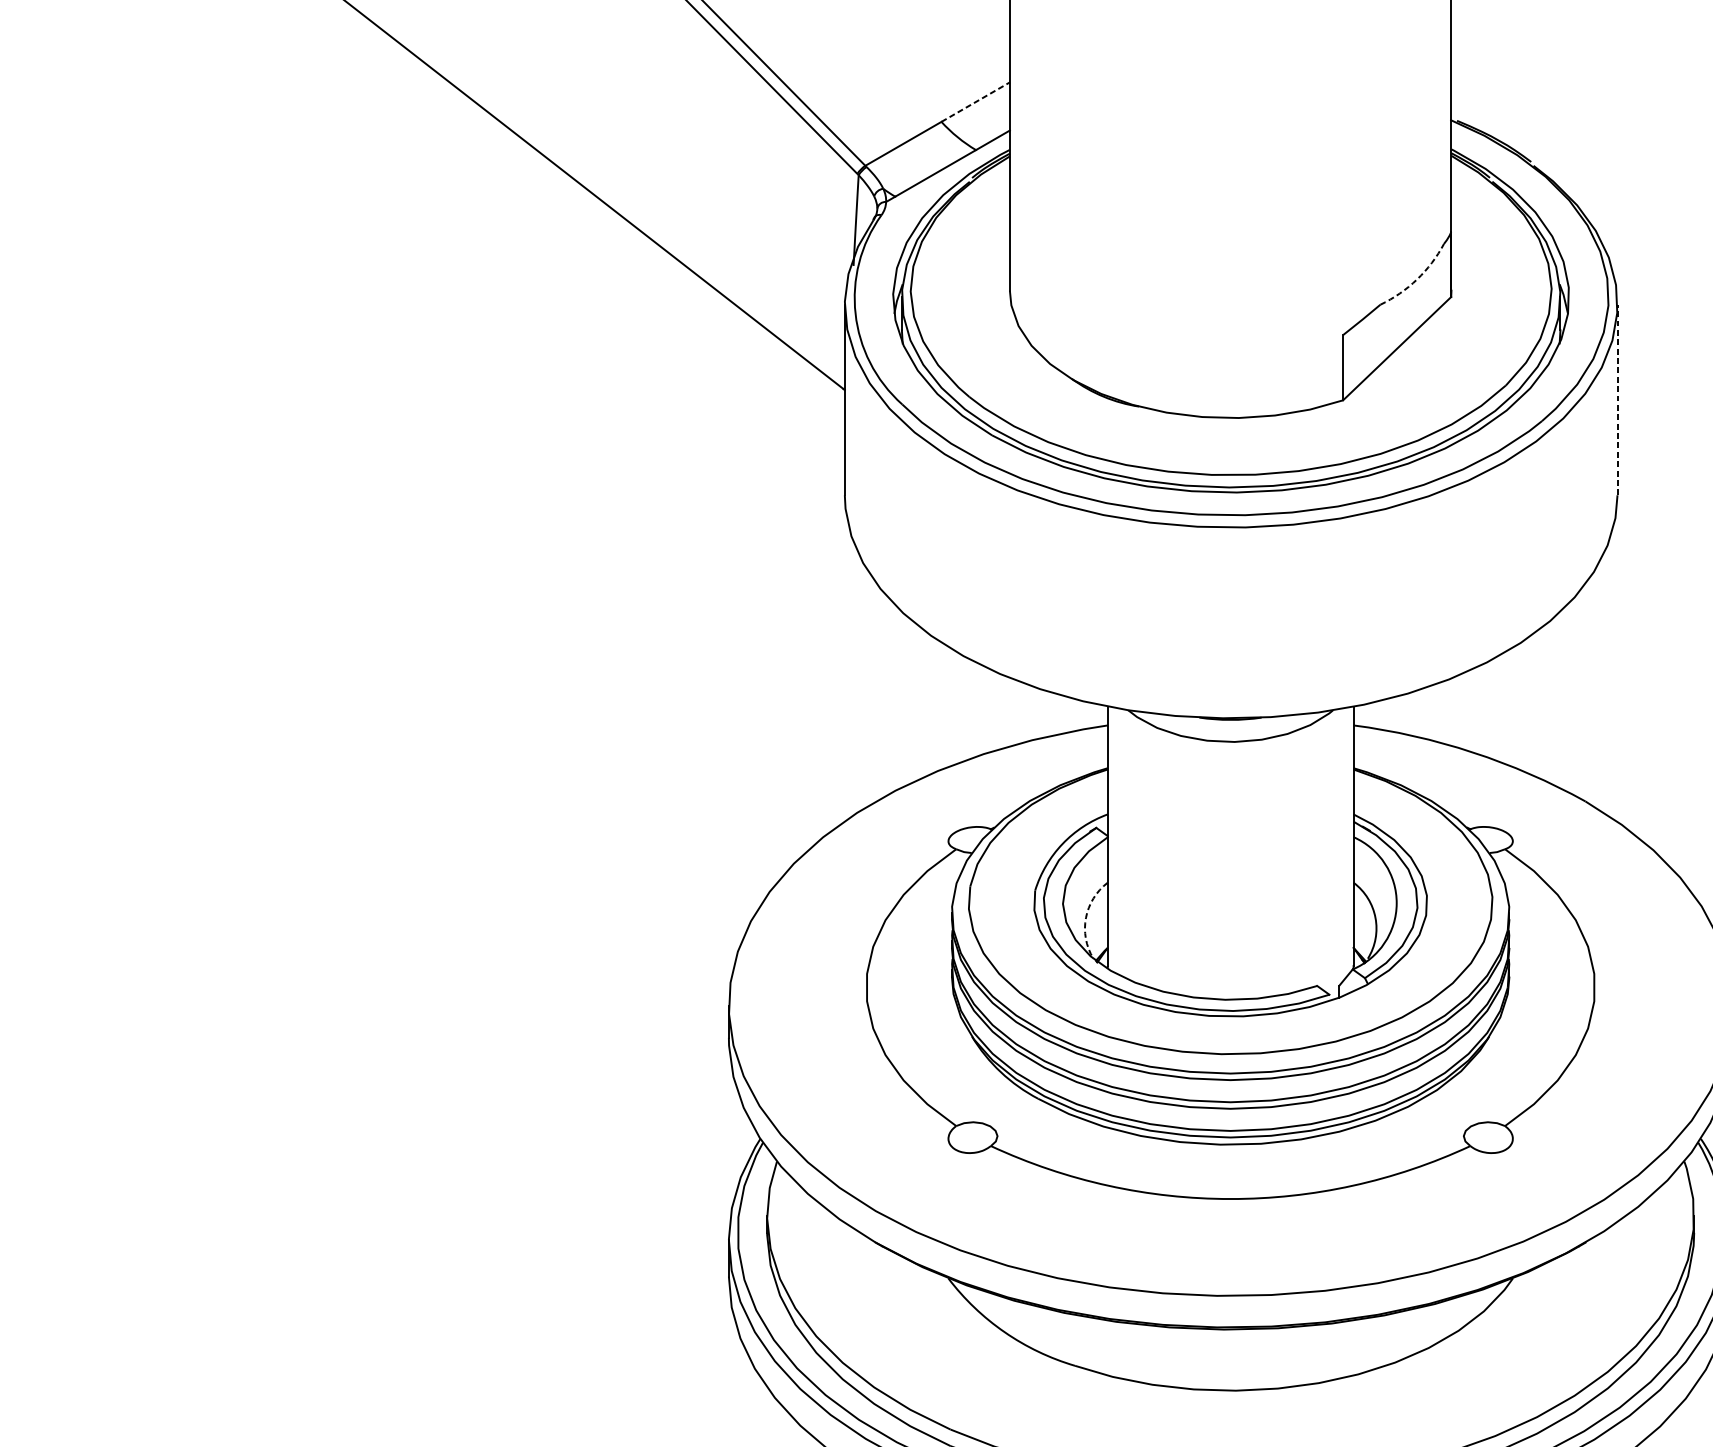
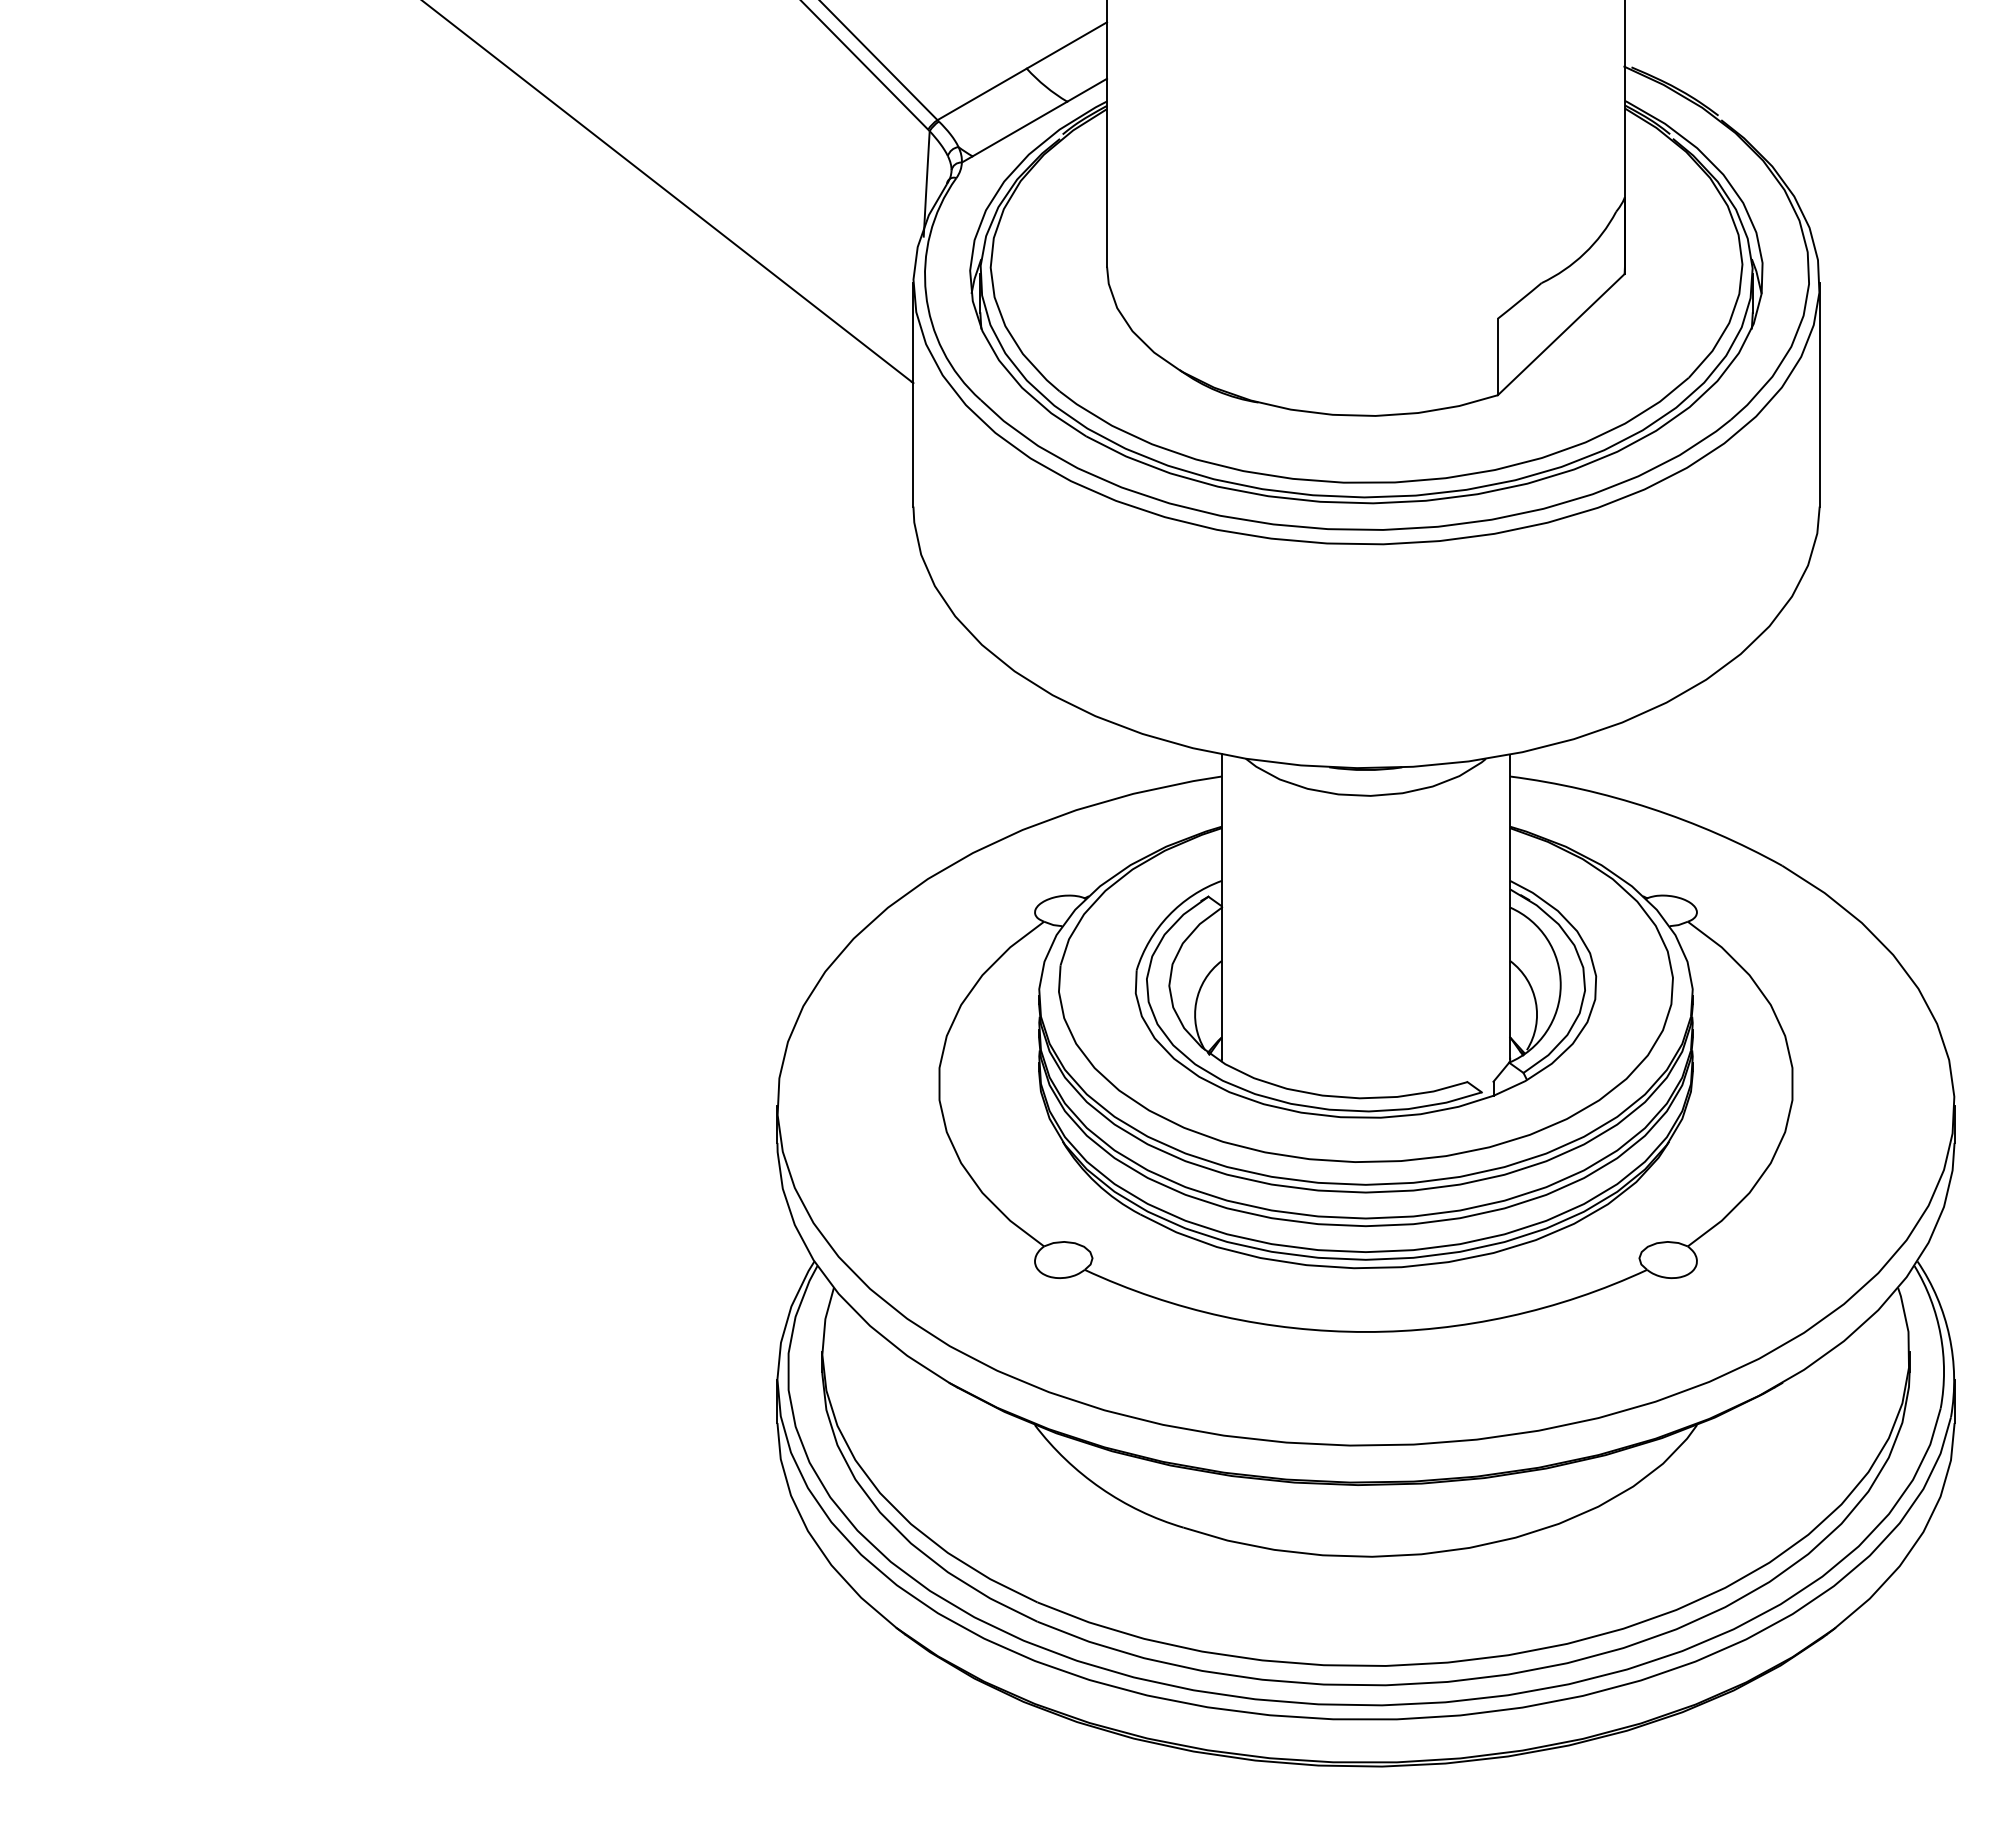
line: (976, 102) -> (1067, 45), dashed -> solid
arc: (1416, 279) -> (1584, 253), dashed -> solid
line: (1617, 399) -> (1819, 394), dashed -> solid
arc: (1086, 918) -> (1196, 1002), dashed -> solid

